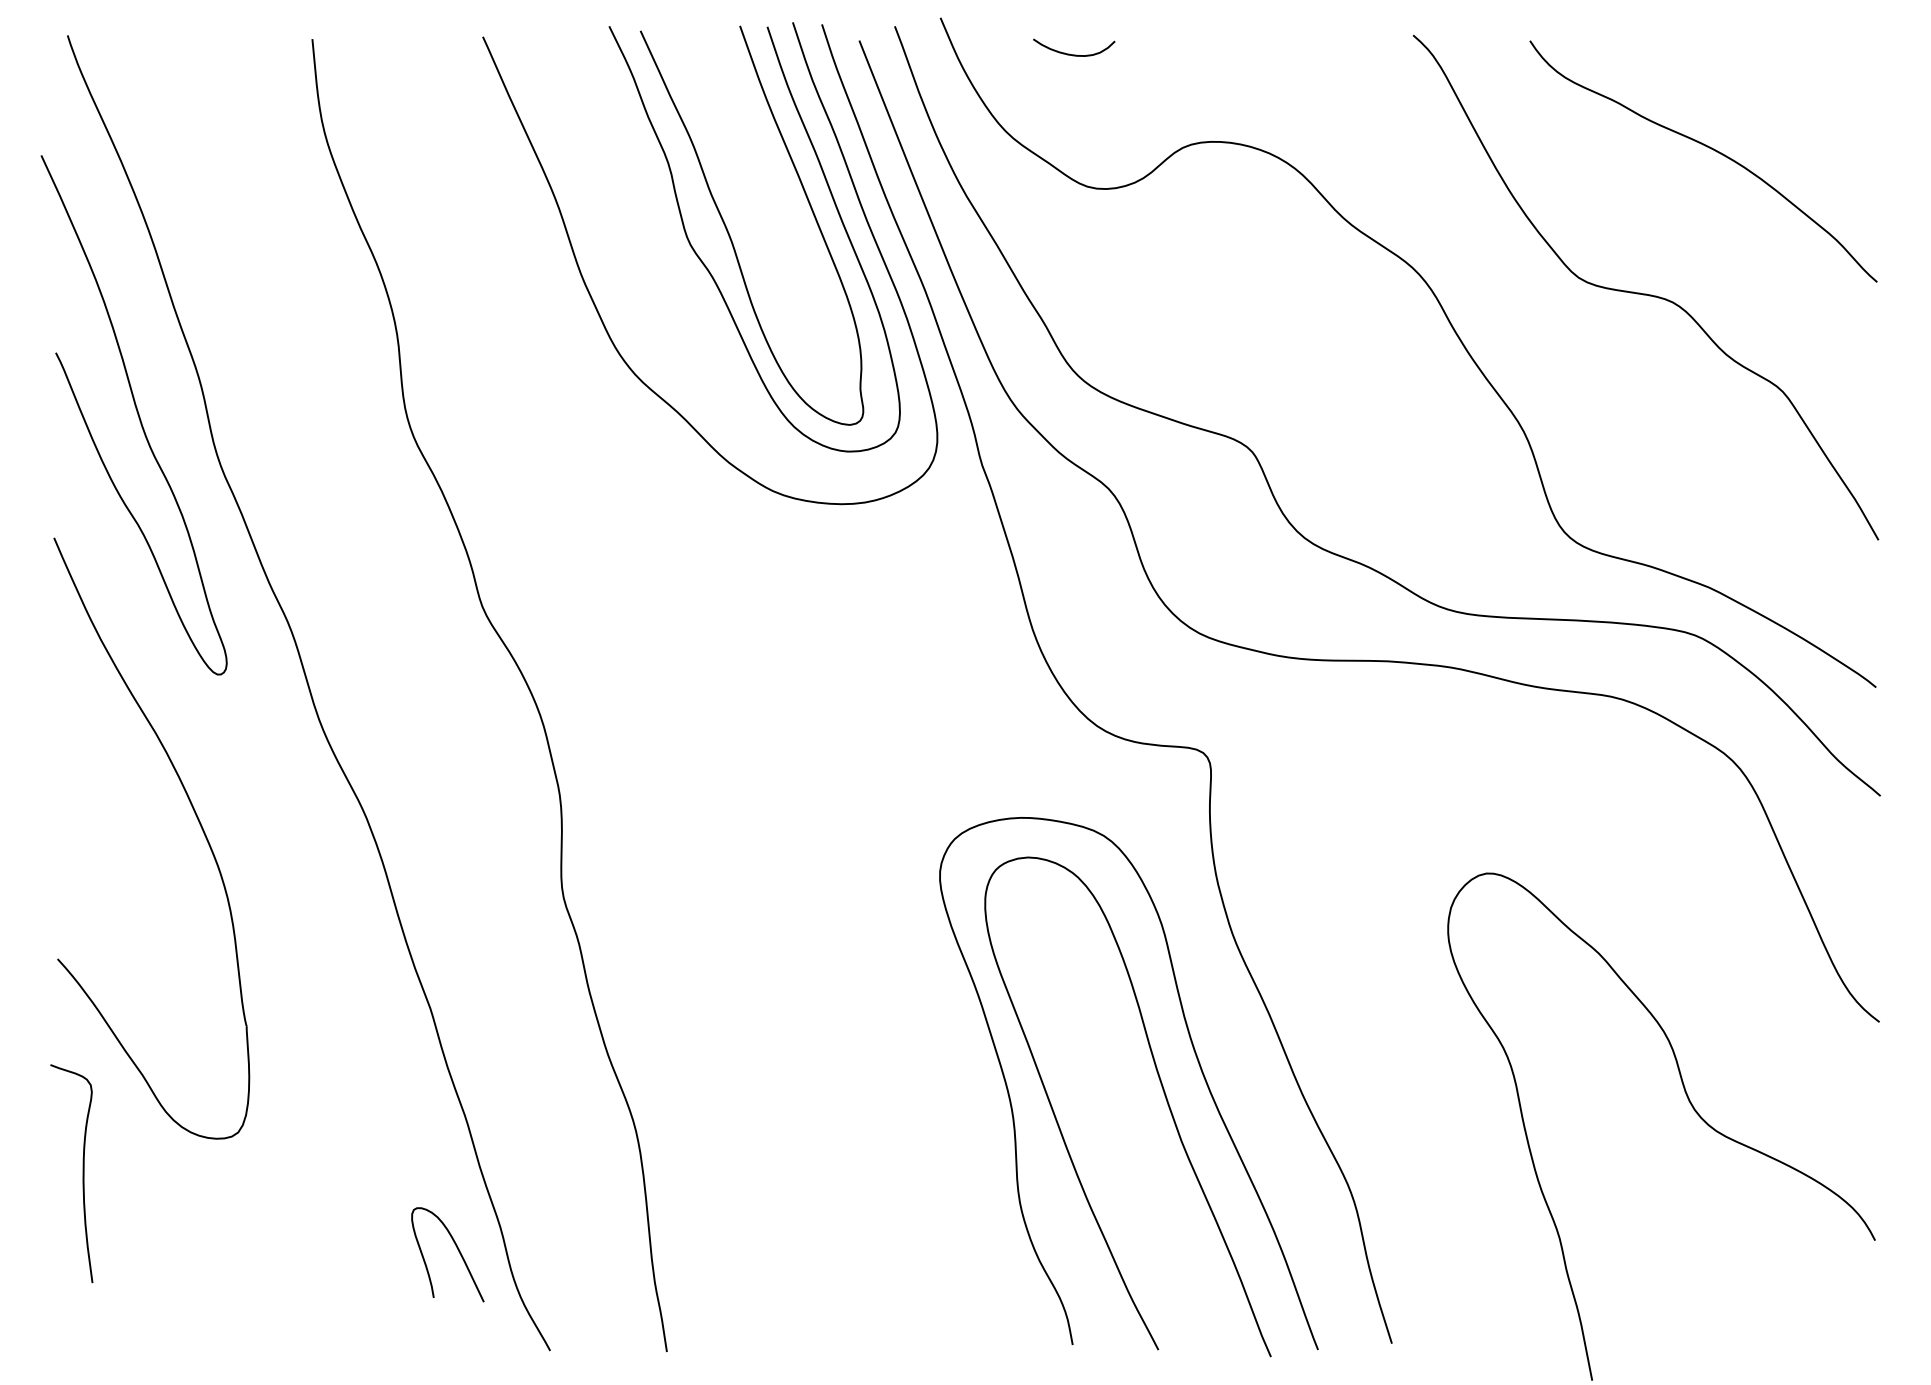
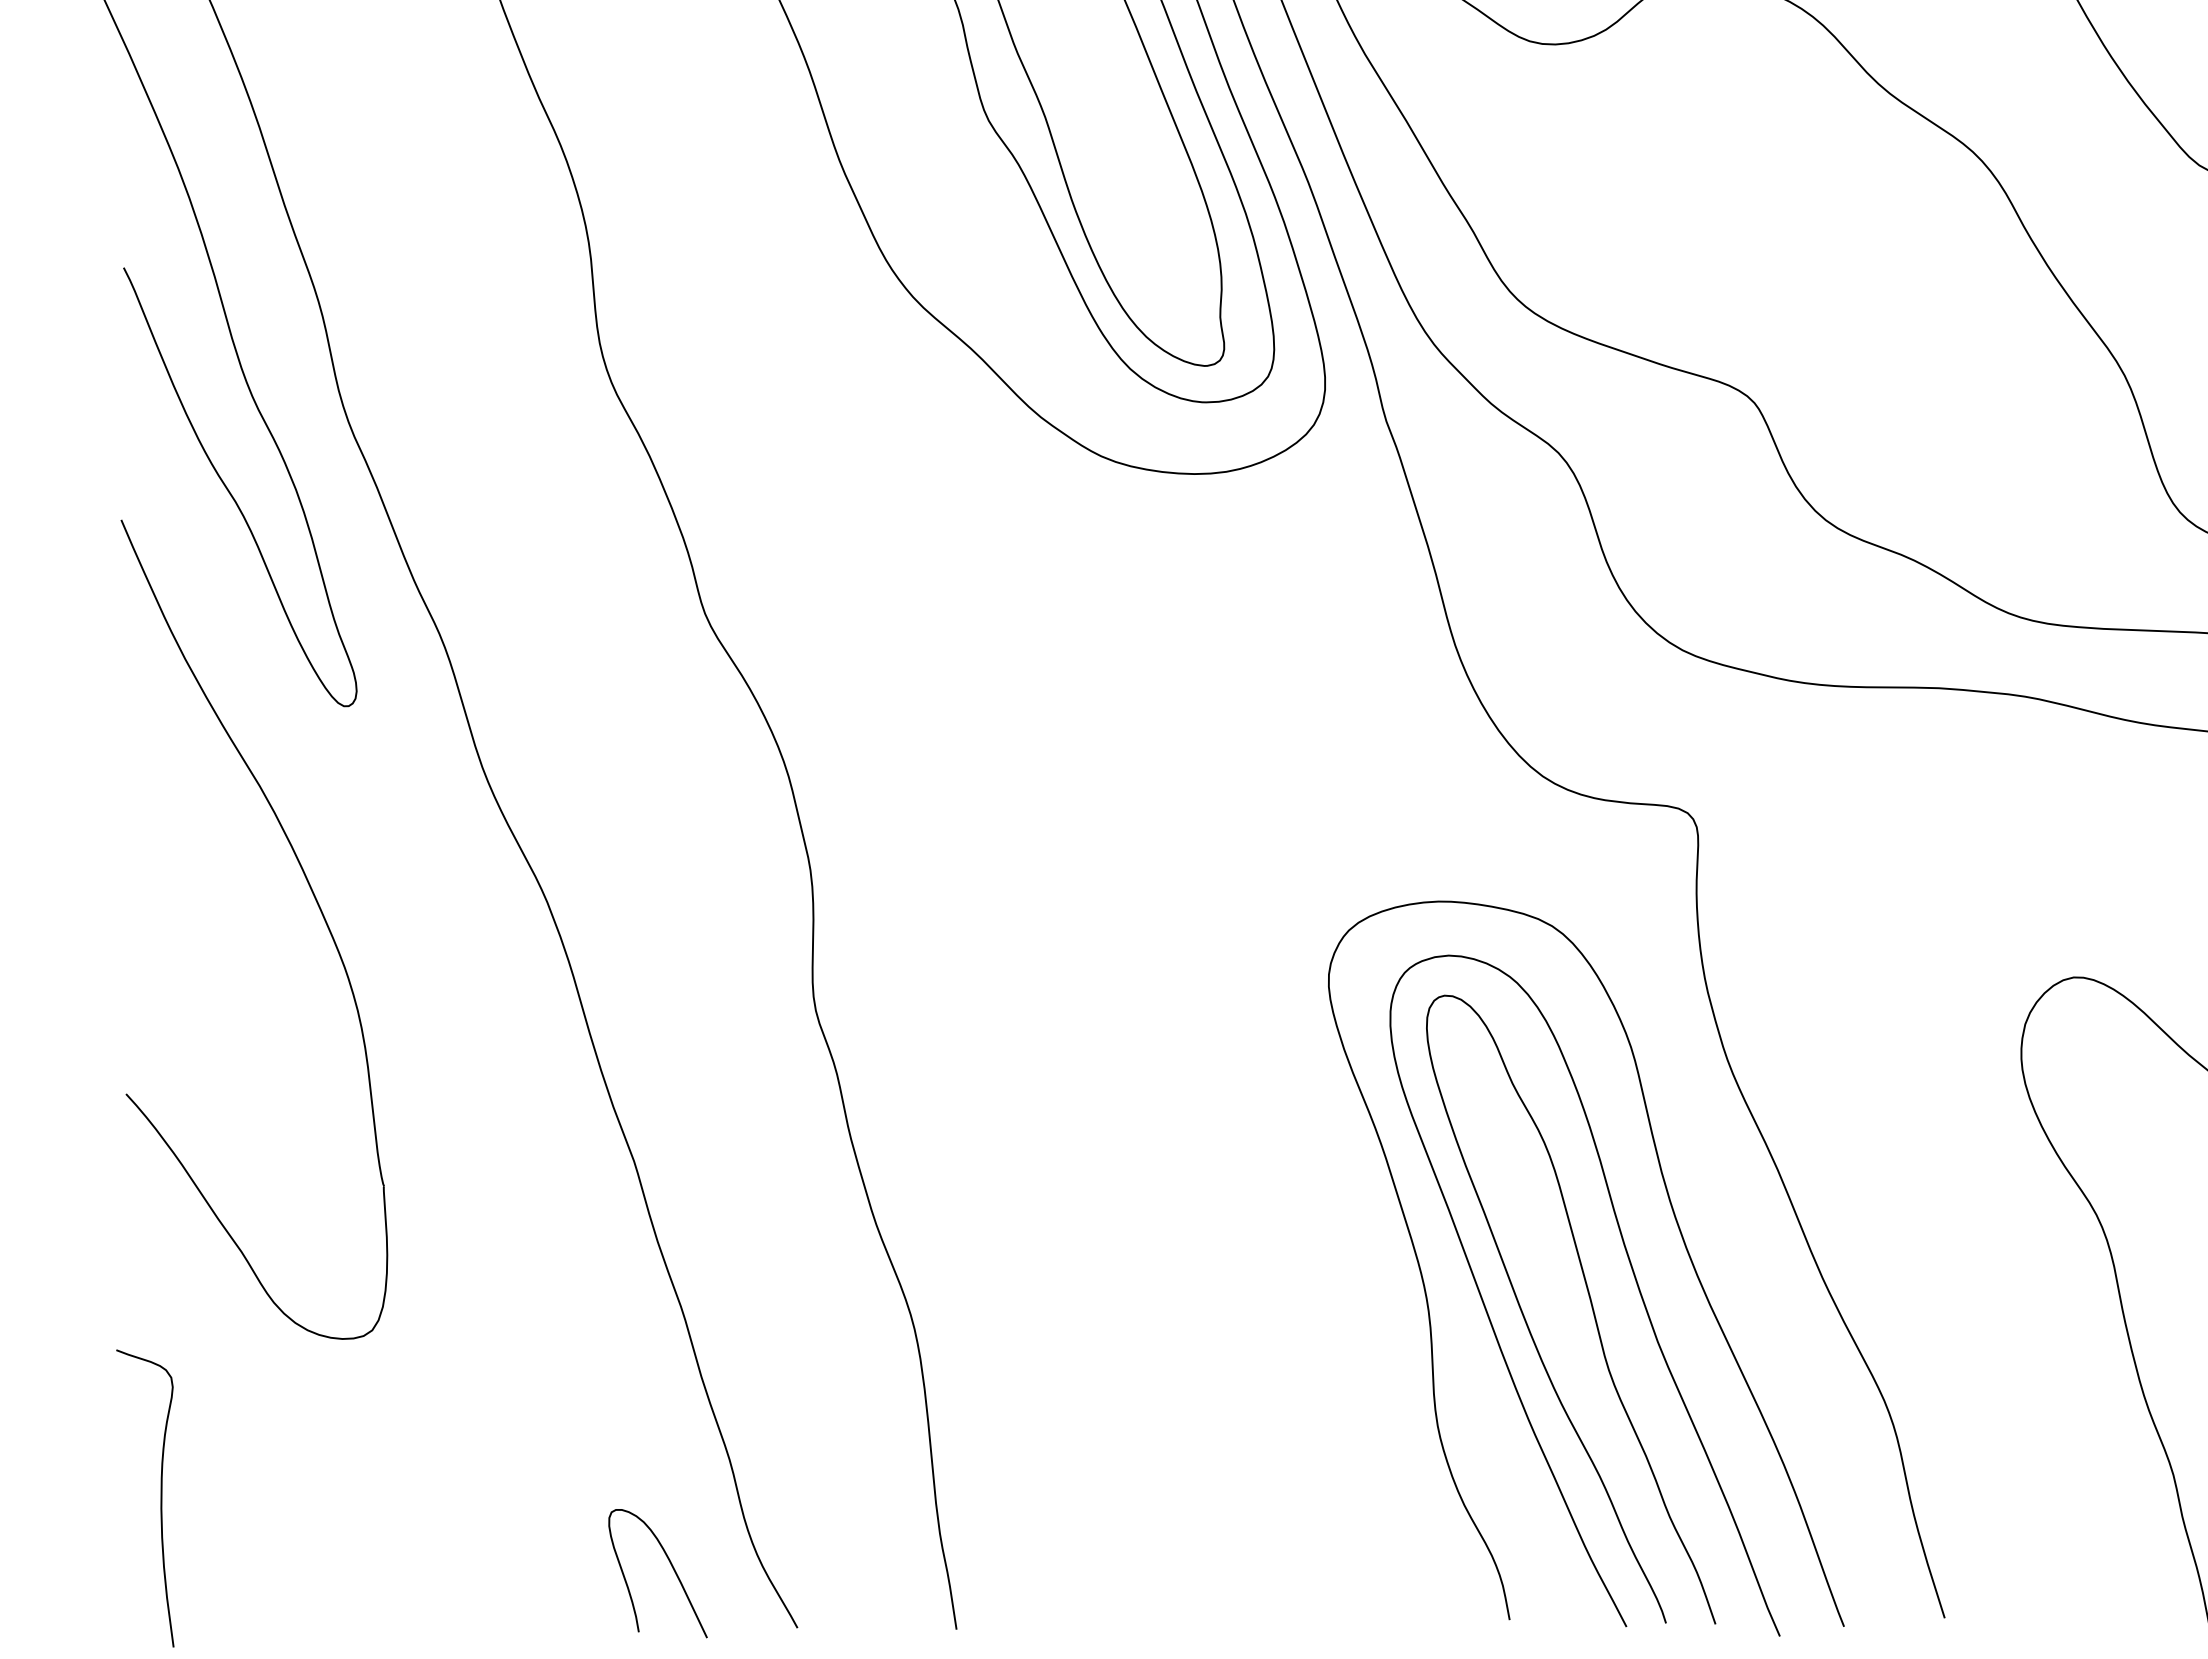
curve: (1131, 1112) -> (1589, 1303), added
curve: (82, 1173) -> (159, 1498), moved
curve: (457, 1249) -> (671, 1566), moved

